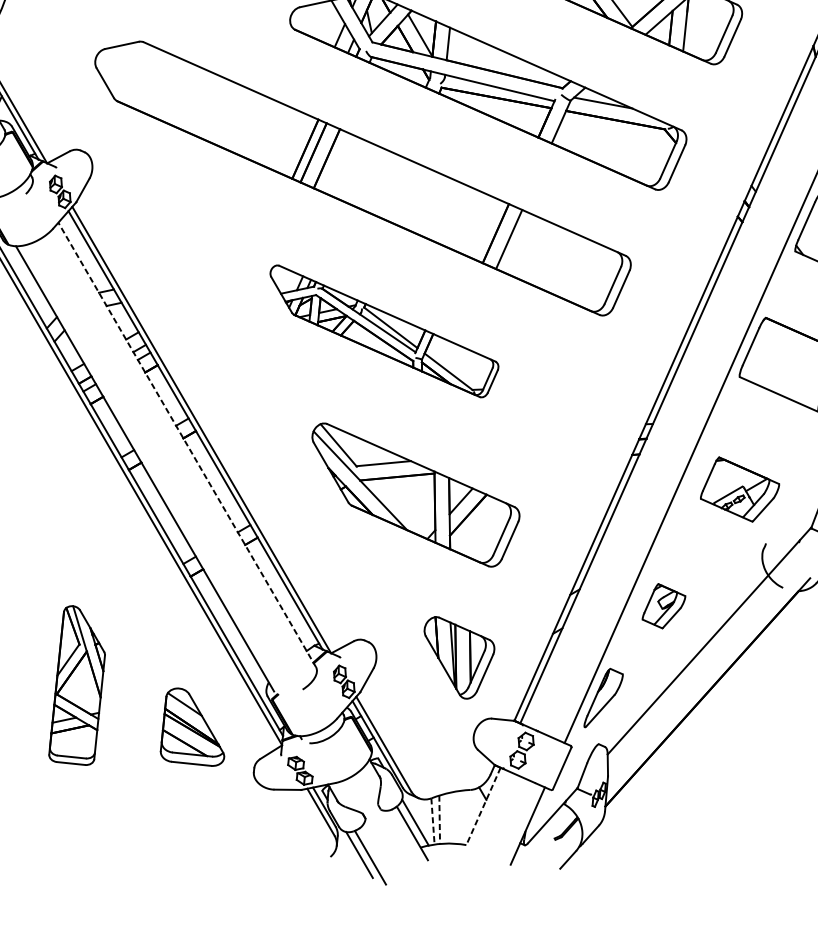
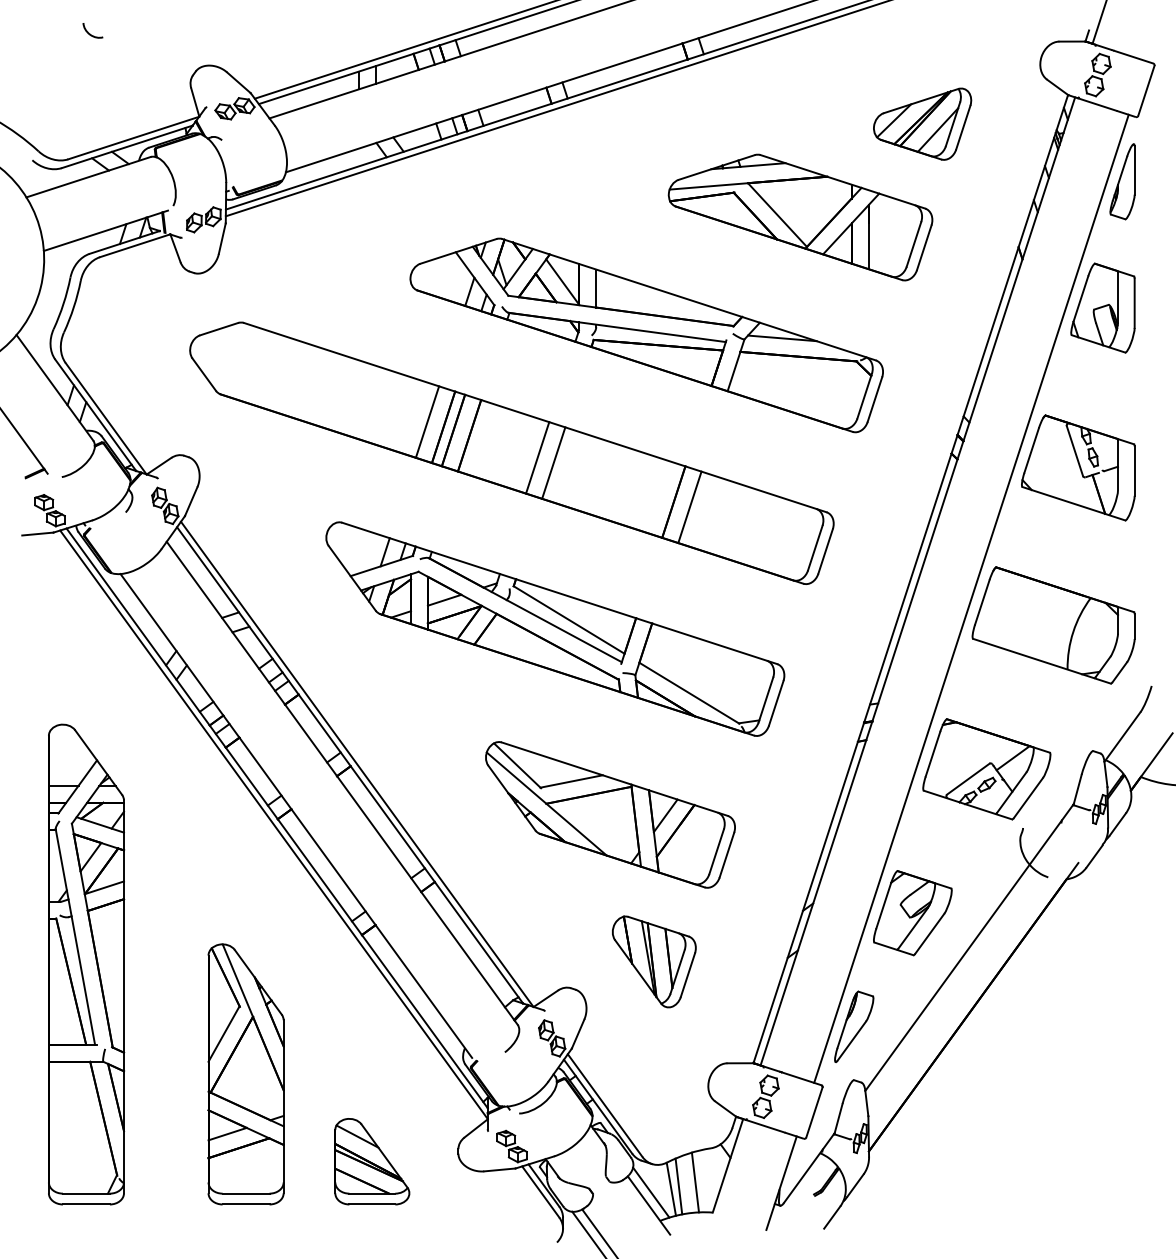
line: (292, 142) -> (427, 421), added
line: (383, 183) -> (537, 457), added
line: (396, 189) -> (553, 462), added
part: (383, 331) -> (555, 628), size x1.67
line: (187, 445) -> (342, 783), dashed -> solid
part: (739, 490) -> (986, 769), size x1.43
part: (663, 606) -> (912, 913), size x1.67
part: (457, 658) -> (654, 961), moved
part: (78, 685) -> (245, 1074), size x1.43
part: (195, 727) -> (372, 1161), moved
line: (483, 806) -> (727, 1166), dashed -> solid
line: (454, 817) -> (695, 1182), added
line: (439, 819) -> (678, 1186), dashed -> solid
line: (433, 821) -> (671, 1189), dashed -> solid

